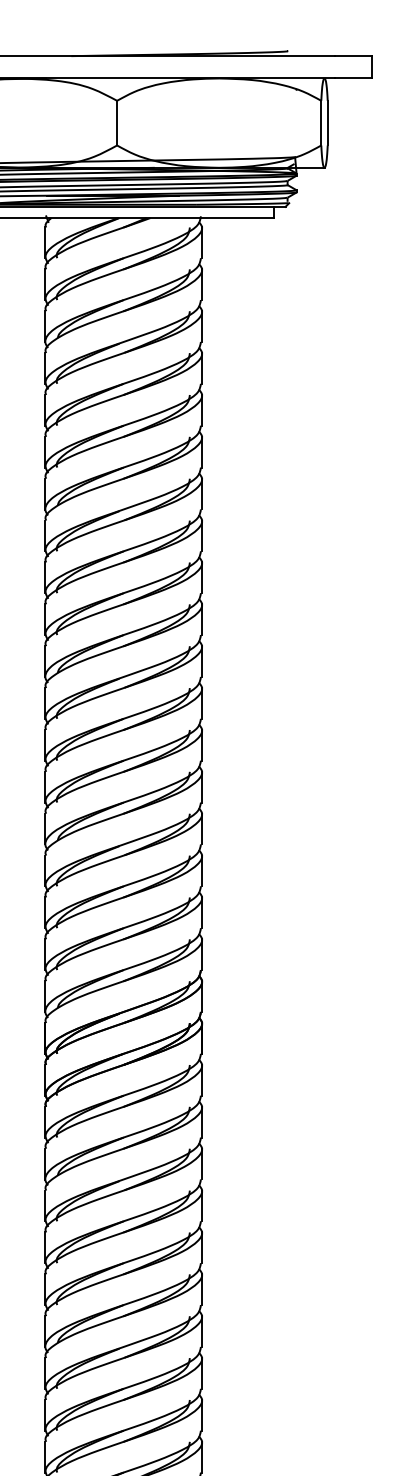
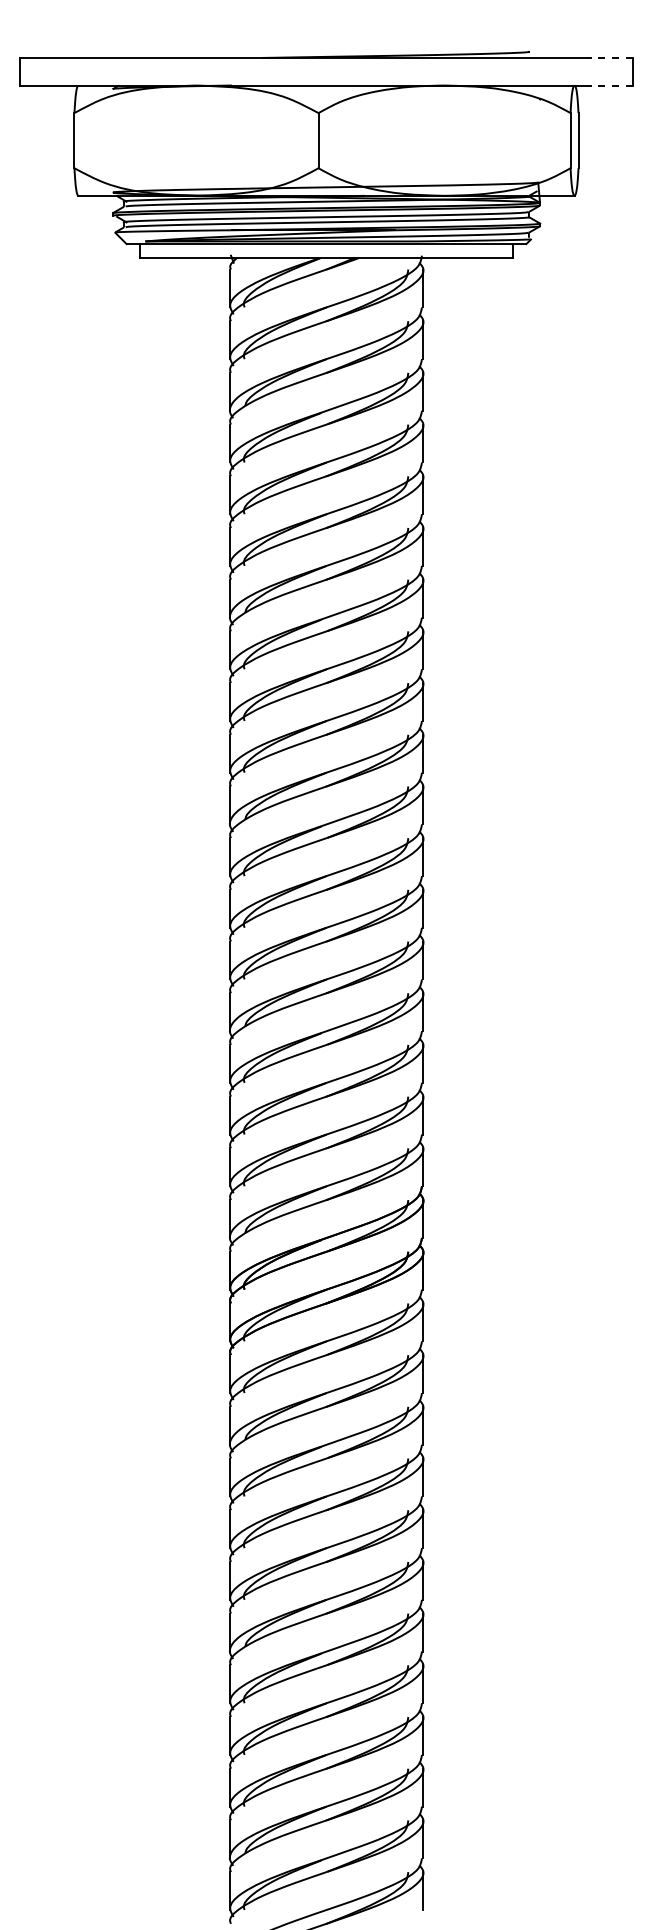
line: (353, 55) -> (610, 57), solid -> dashed
line: (353, 78) -> (610, 85), solid -> dashed

